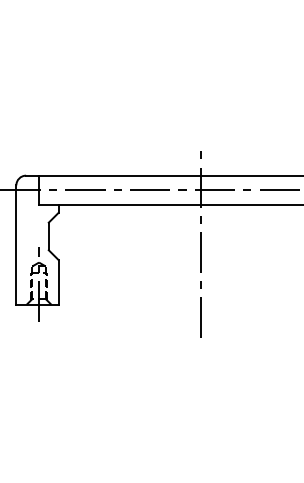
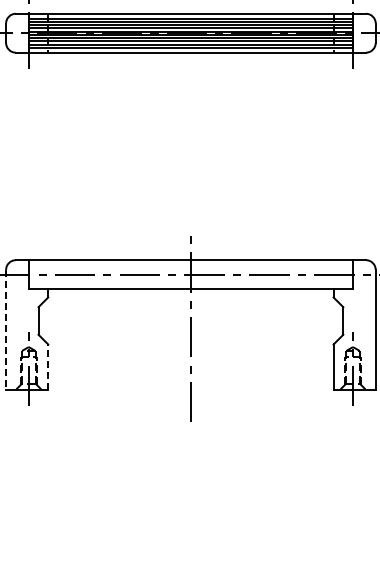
line: (16, 244) -> (6, 329), solid -> dashed
line: (58, 282) -> (48, 367), solid -> dashed

